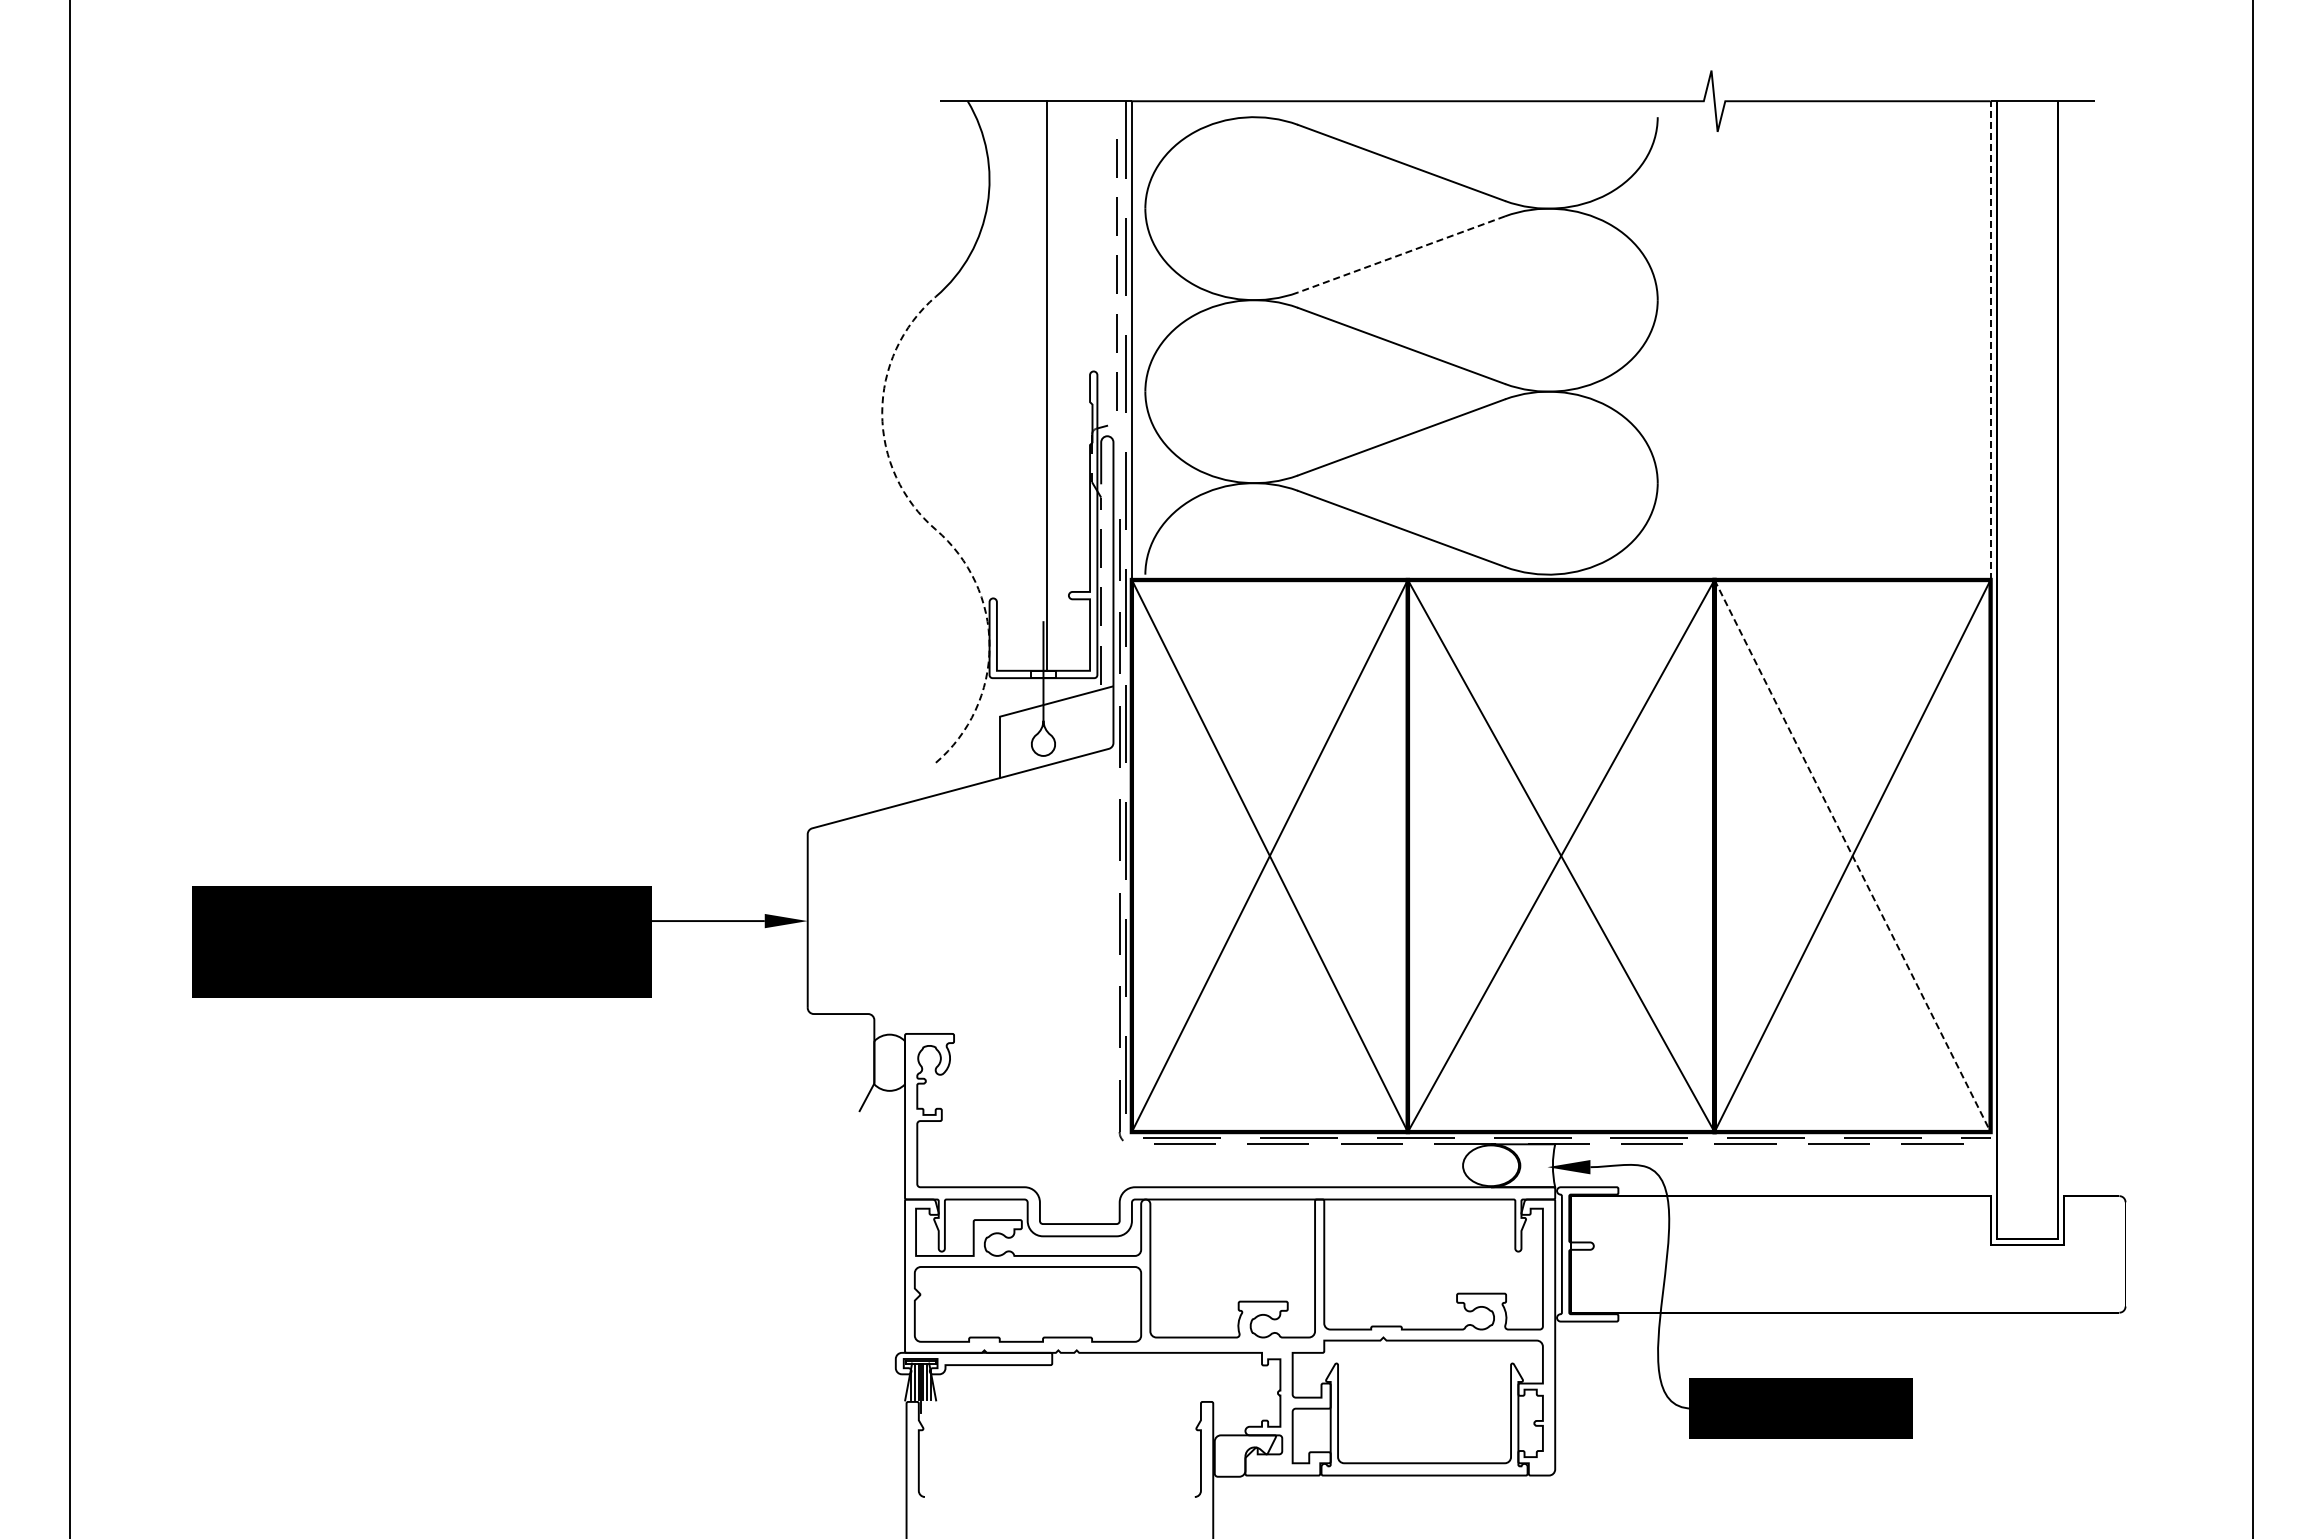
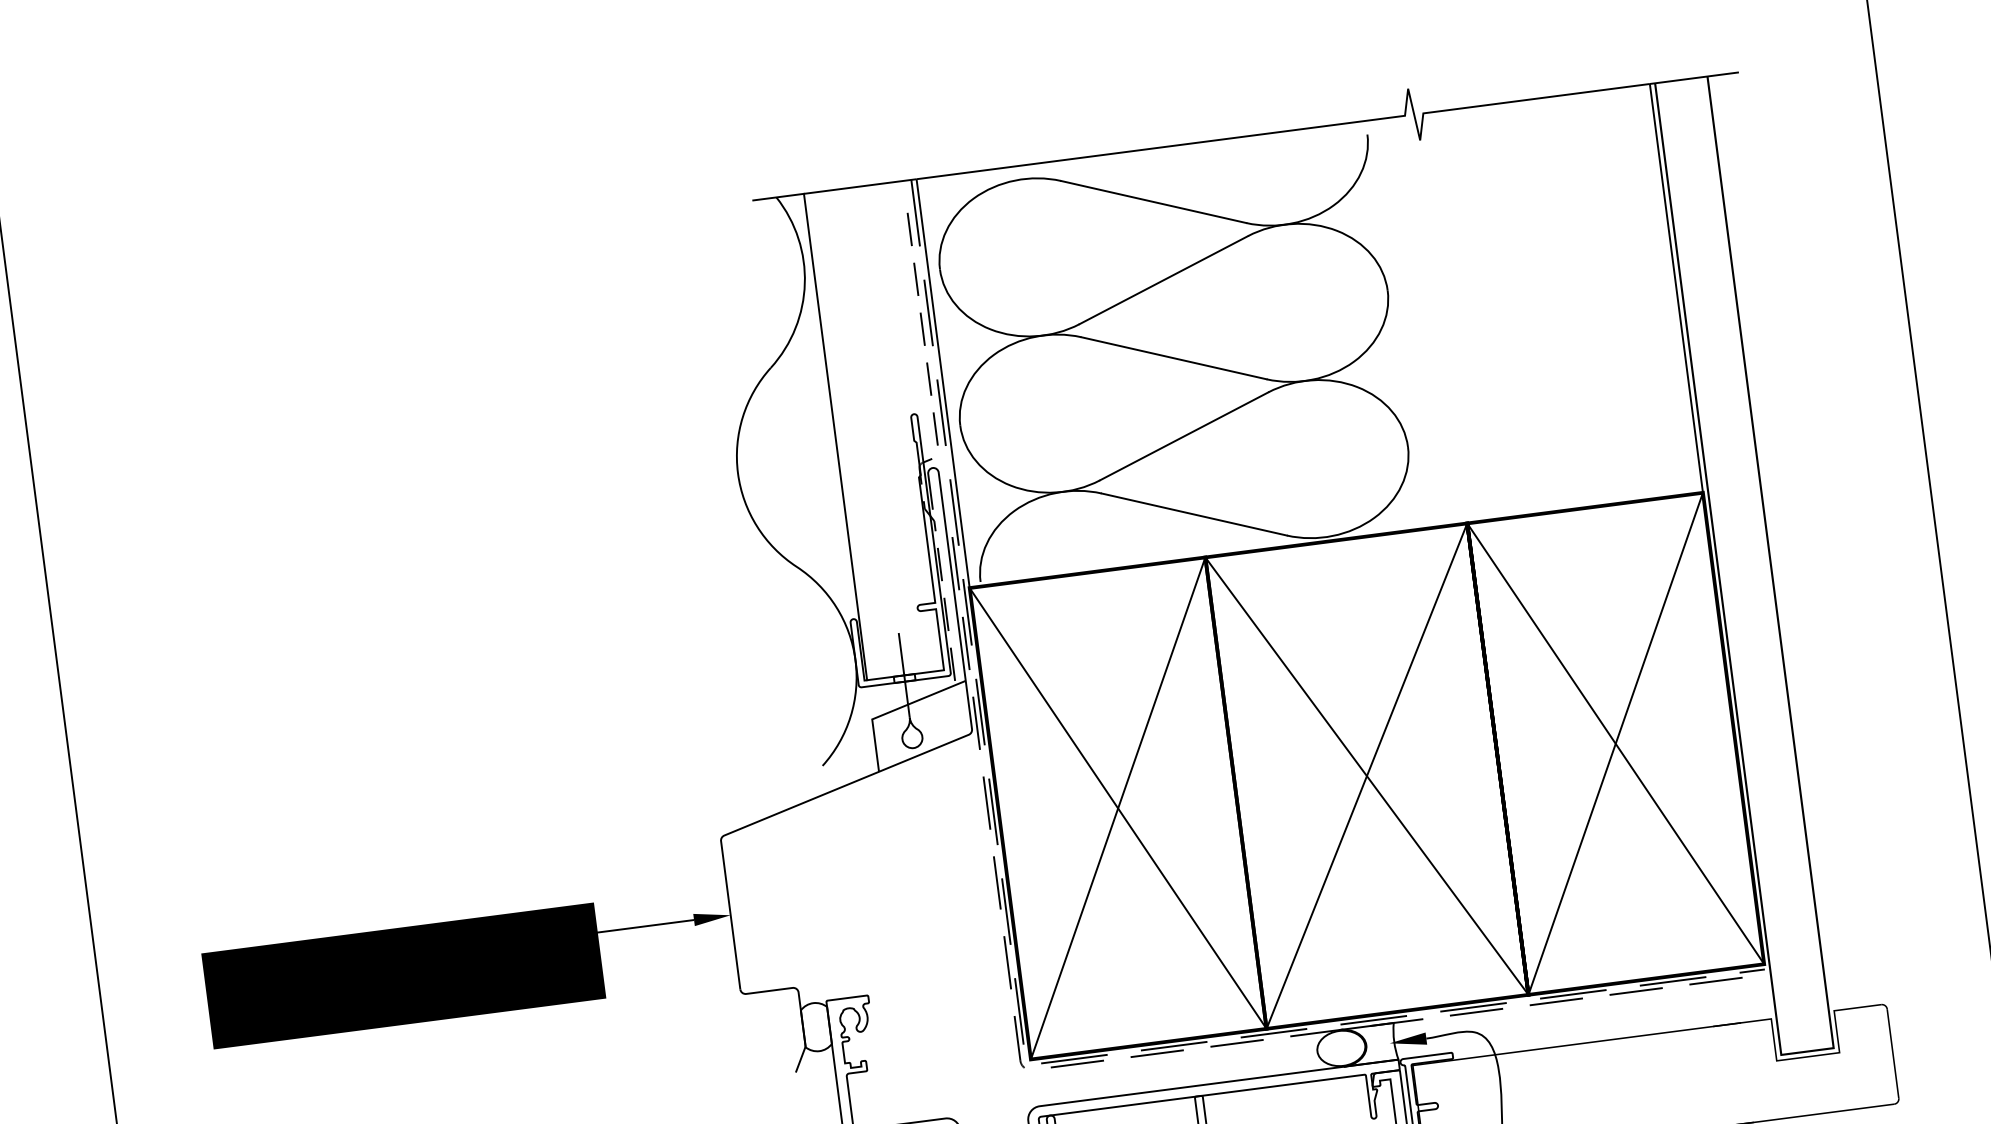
line: (1401, 254) -> (1163, 280), dashed -> solid
line: (1990, 340) -> (1676, 288), dashed -> solid
line: (1046, 385) -> (835, 436), moved
line: (935, 529) -> (796, 566), dashed -> solid
line: (1852, 856) -> (1615, 744), dashed -> solid

